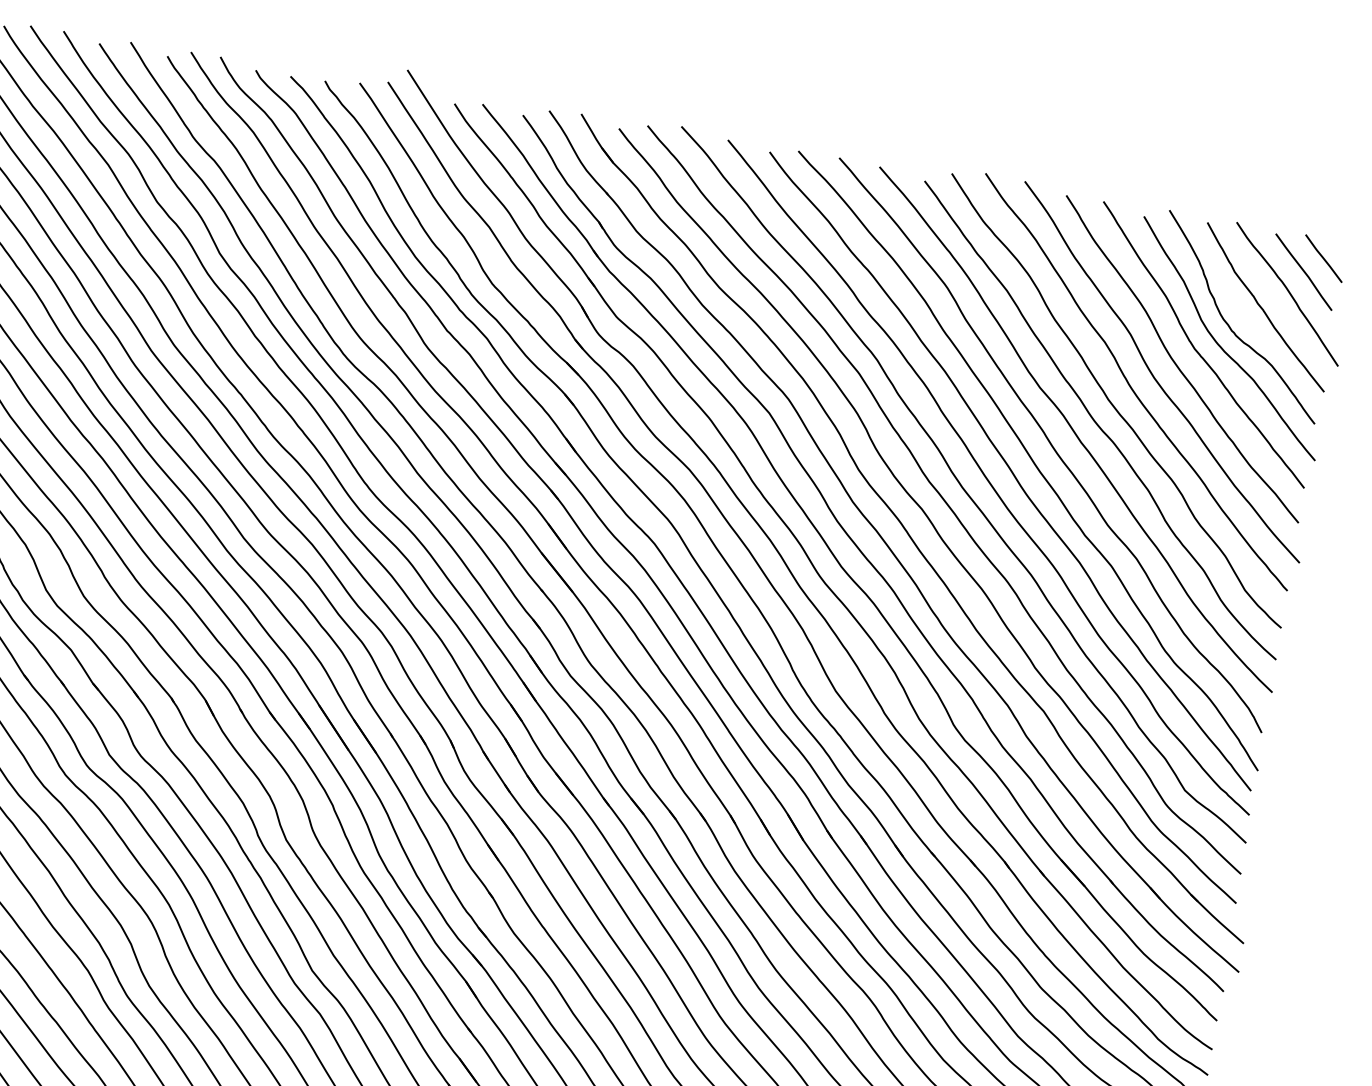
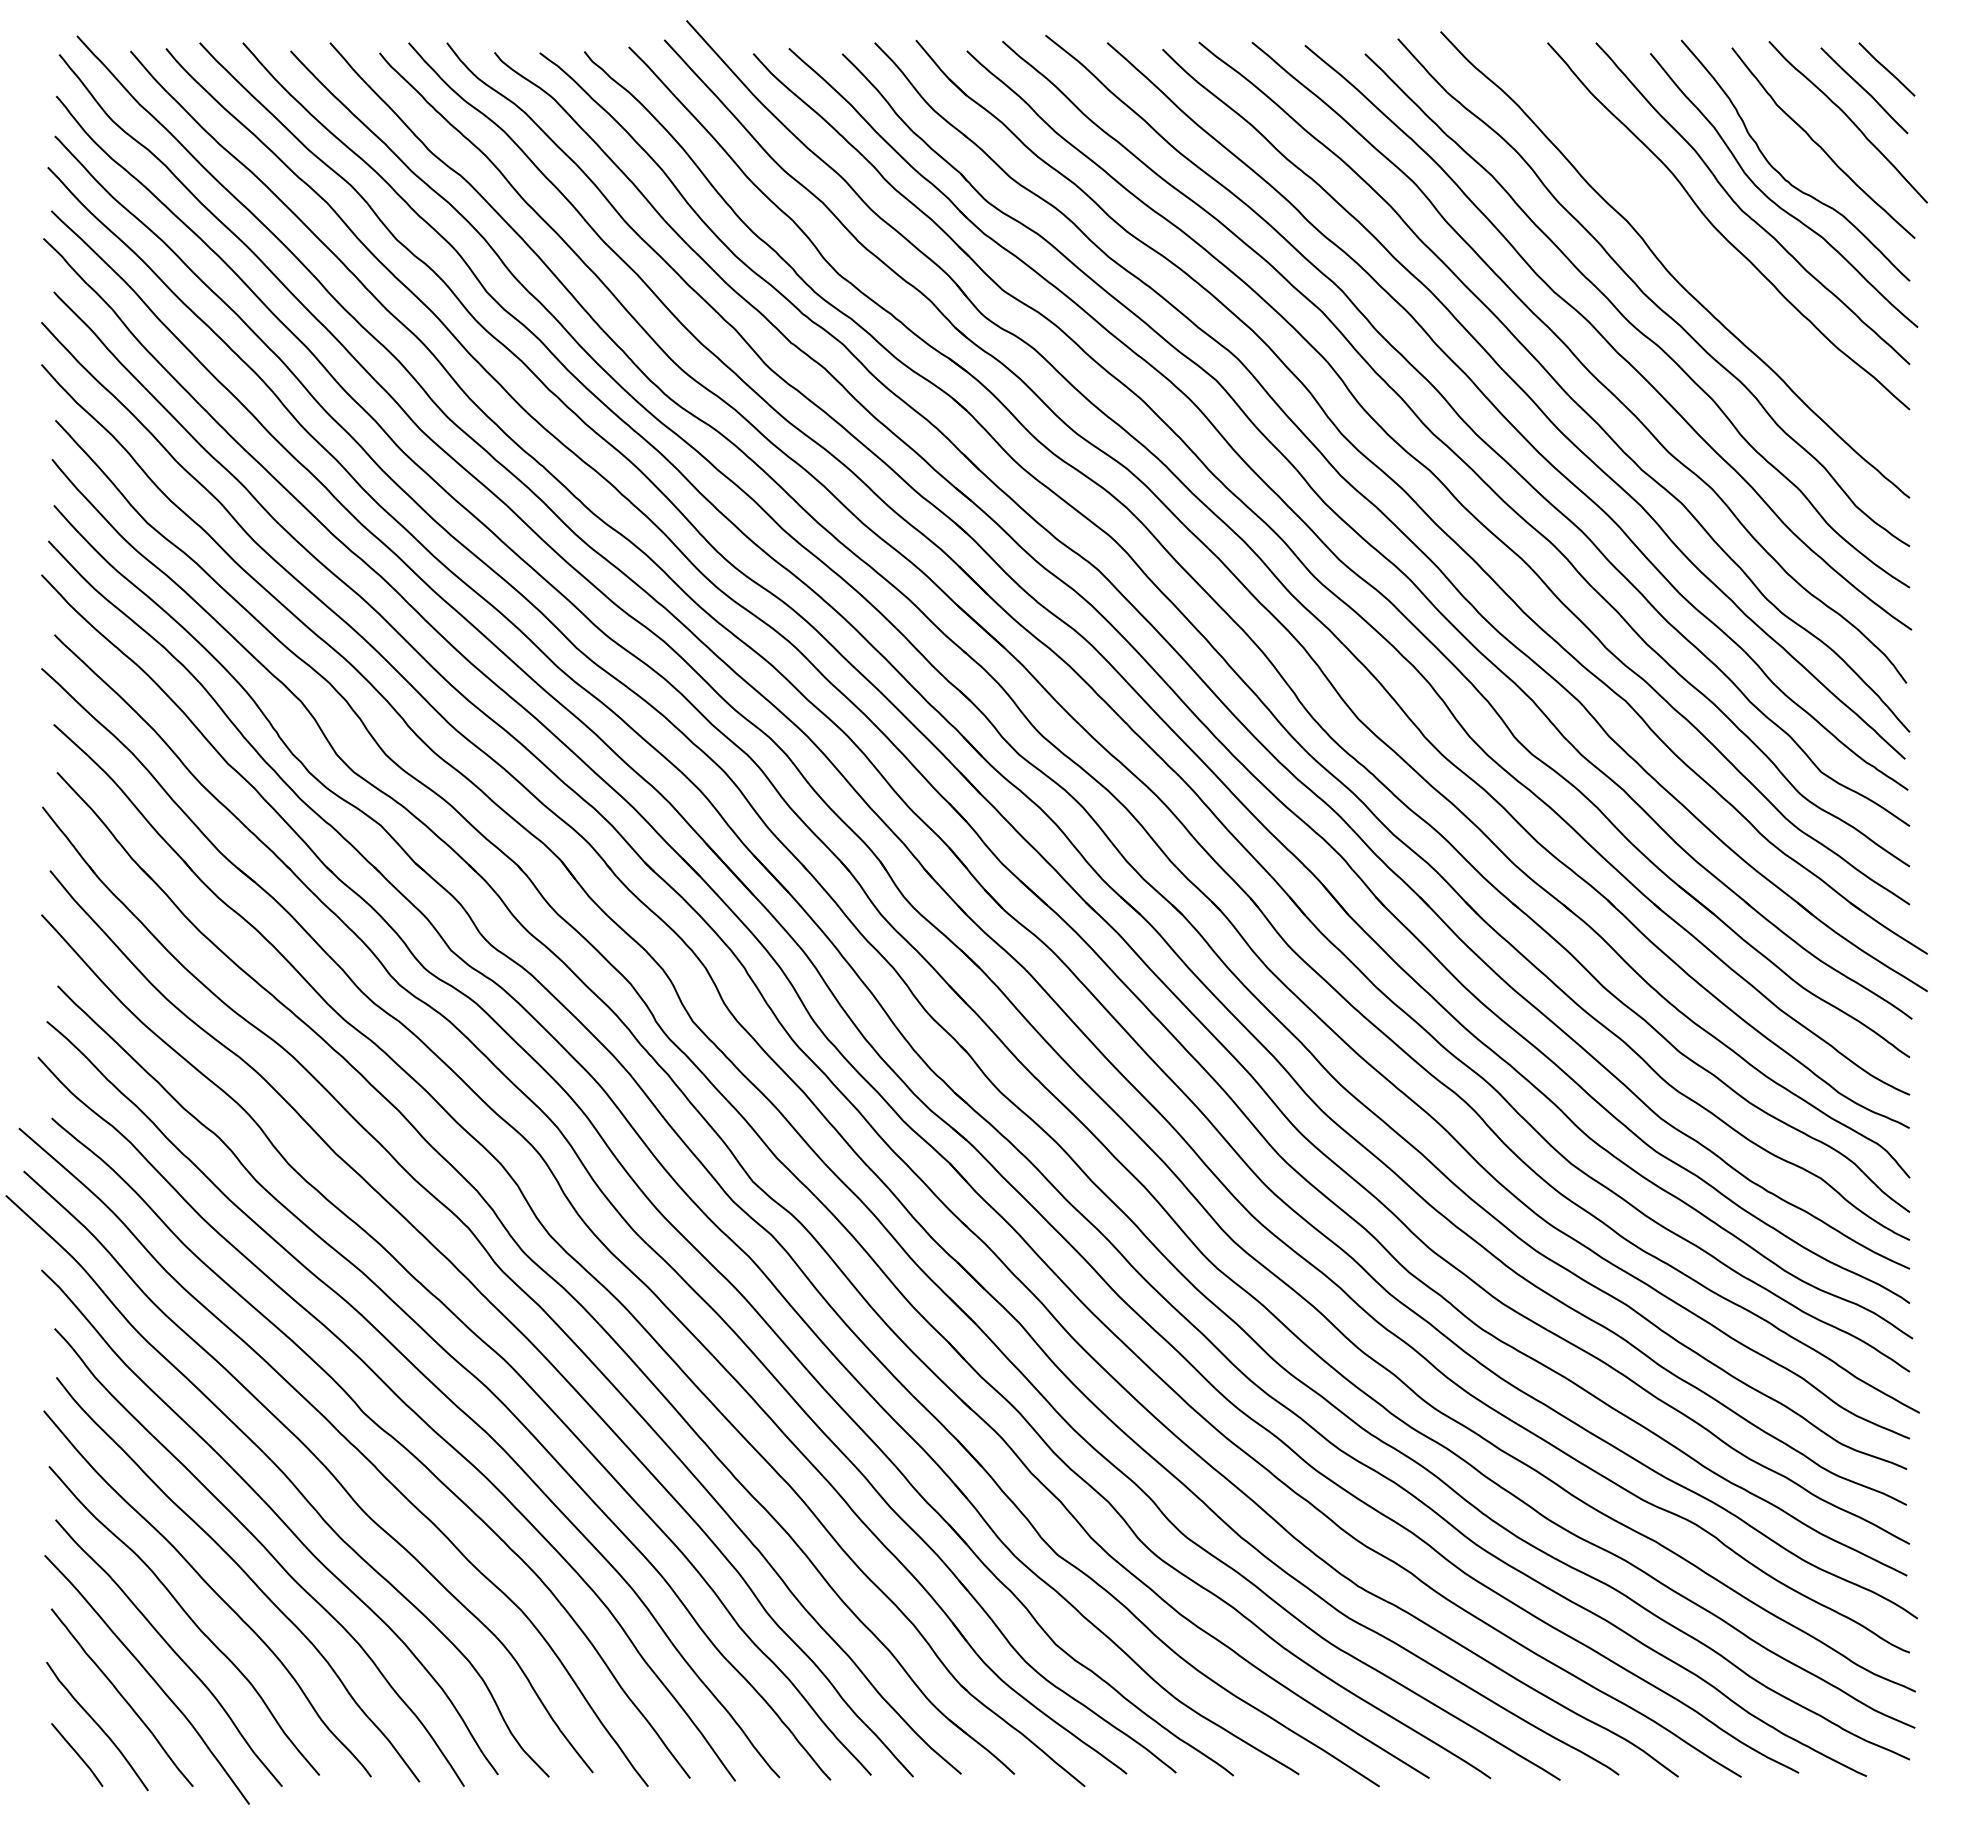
curve: (1154, 376) -> (1696, 253), removed

